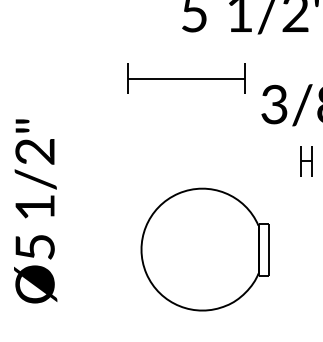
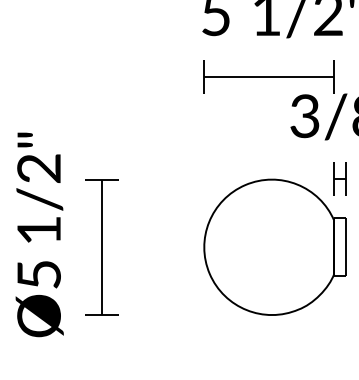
part: (185, 77) -> (268, 76), moved
part: (91, 222) -> (101, 247), added
part: (204, 248) -> (274, 246), moved

